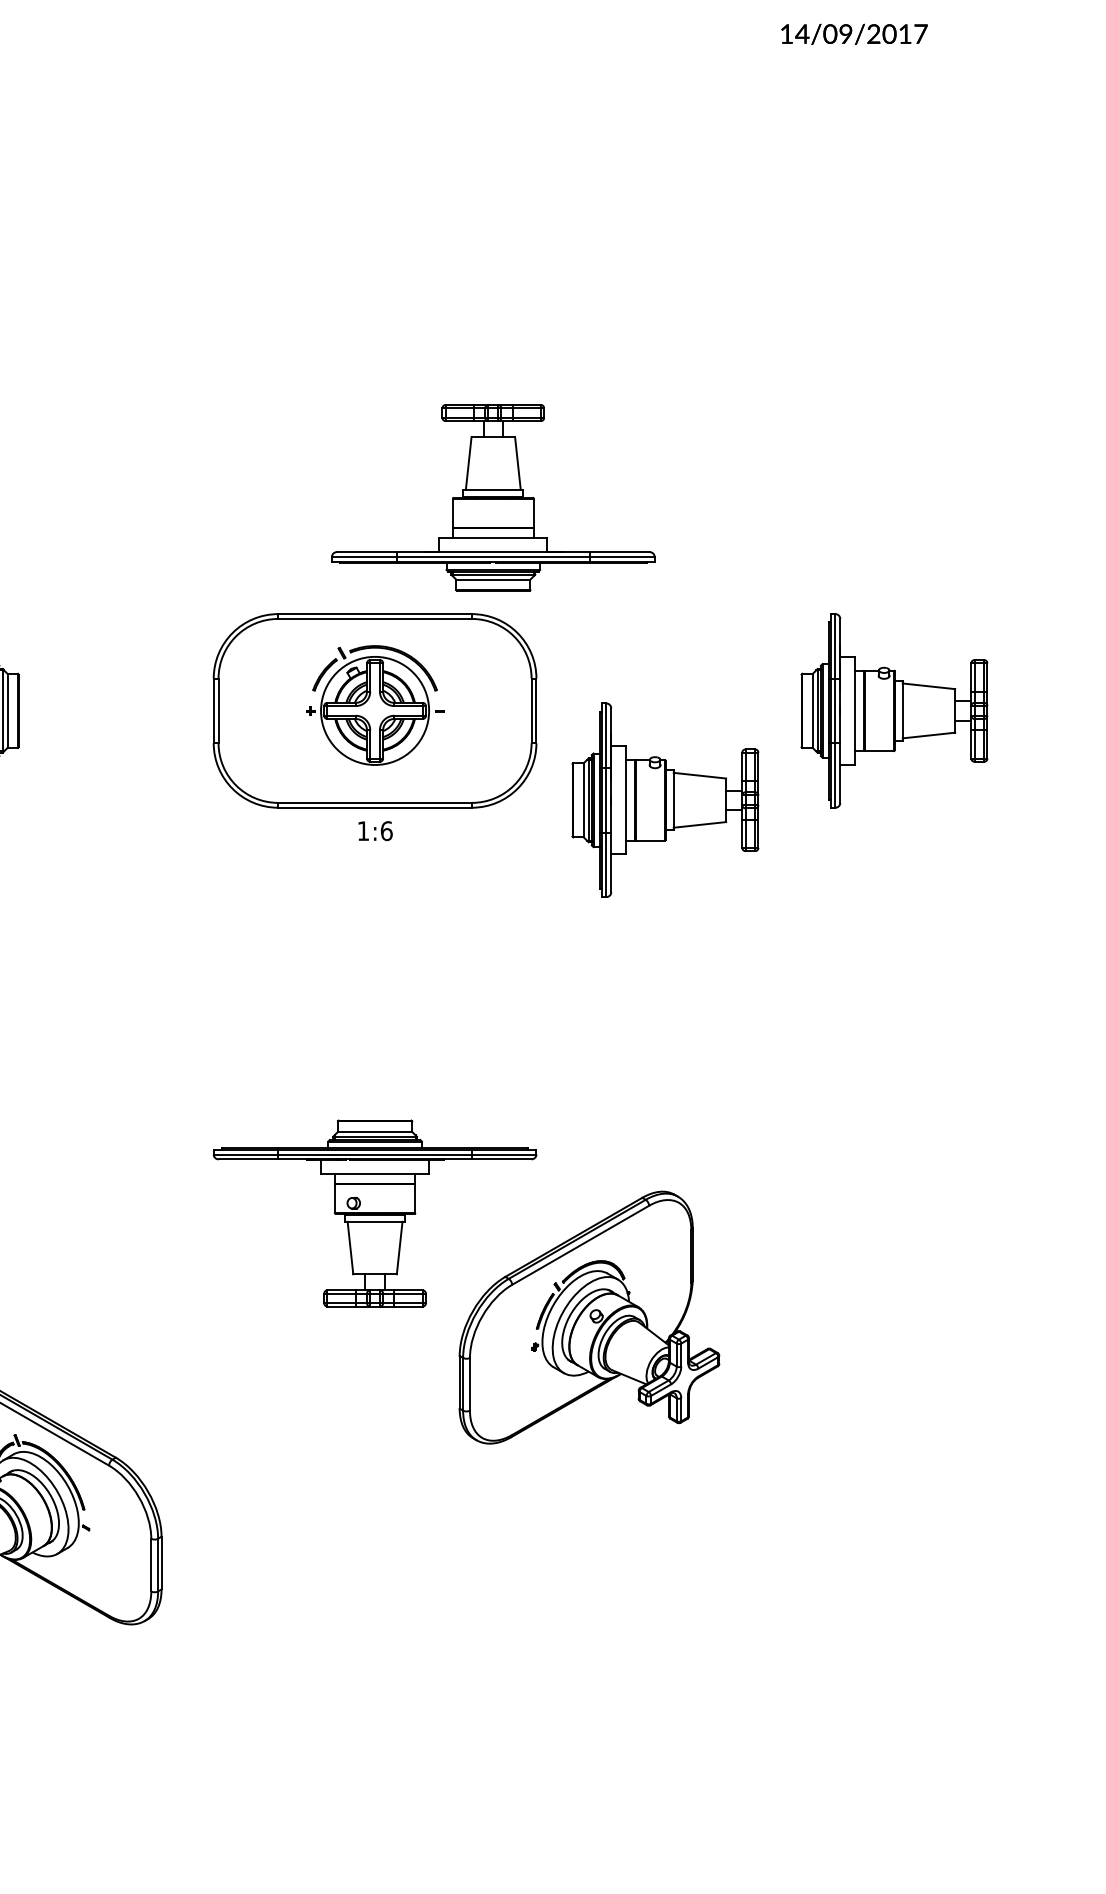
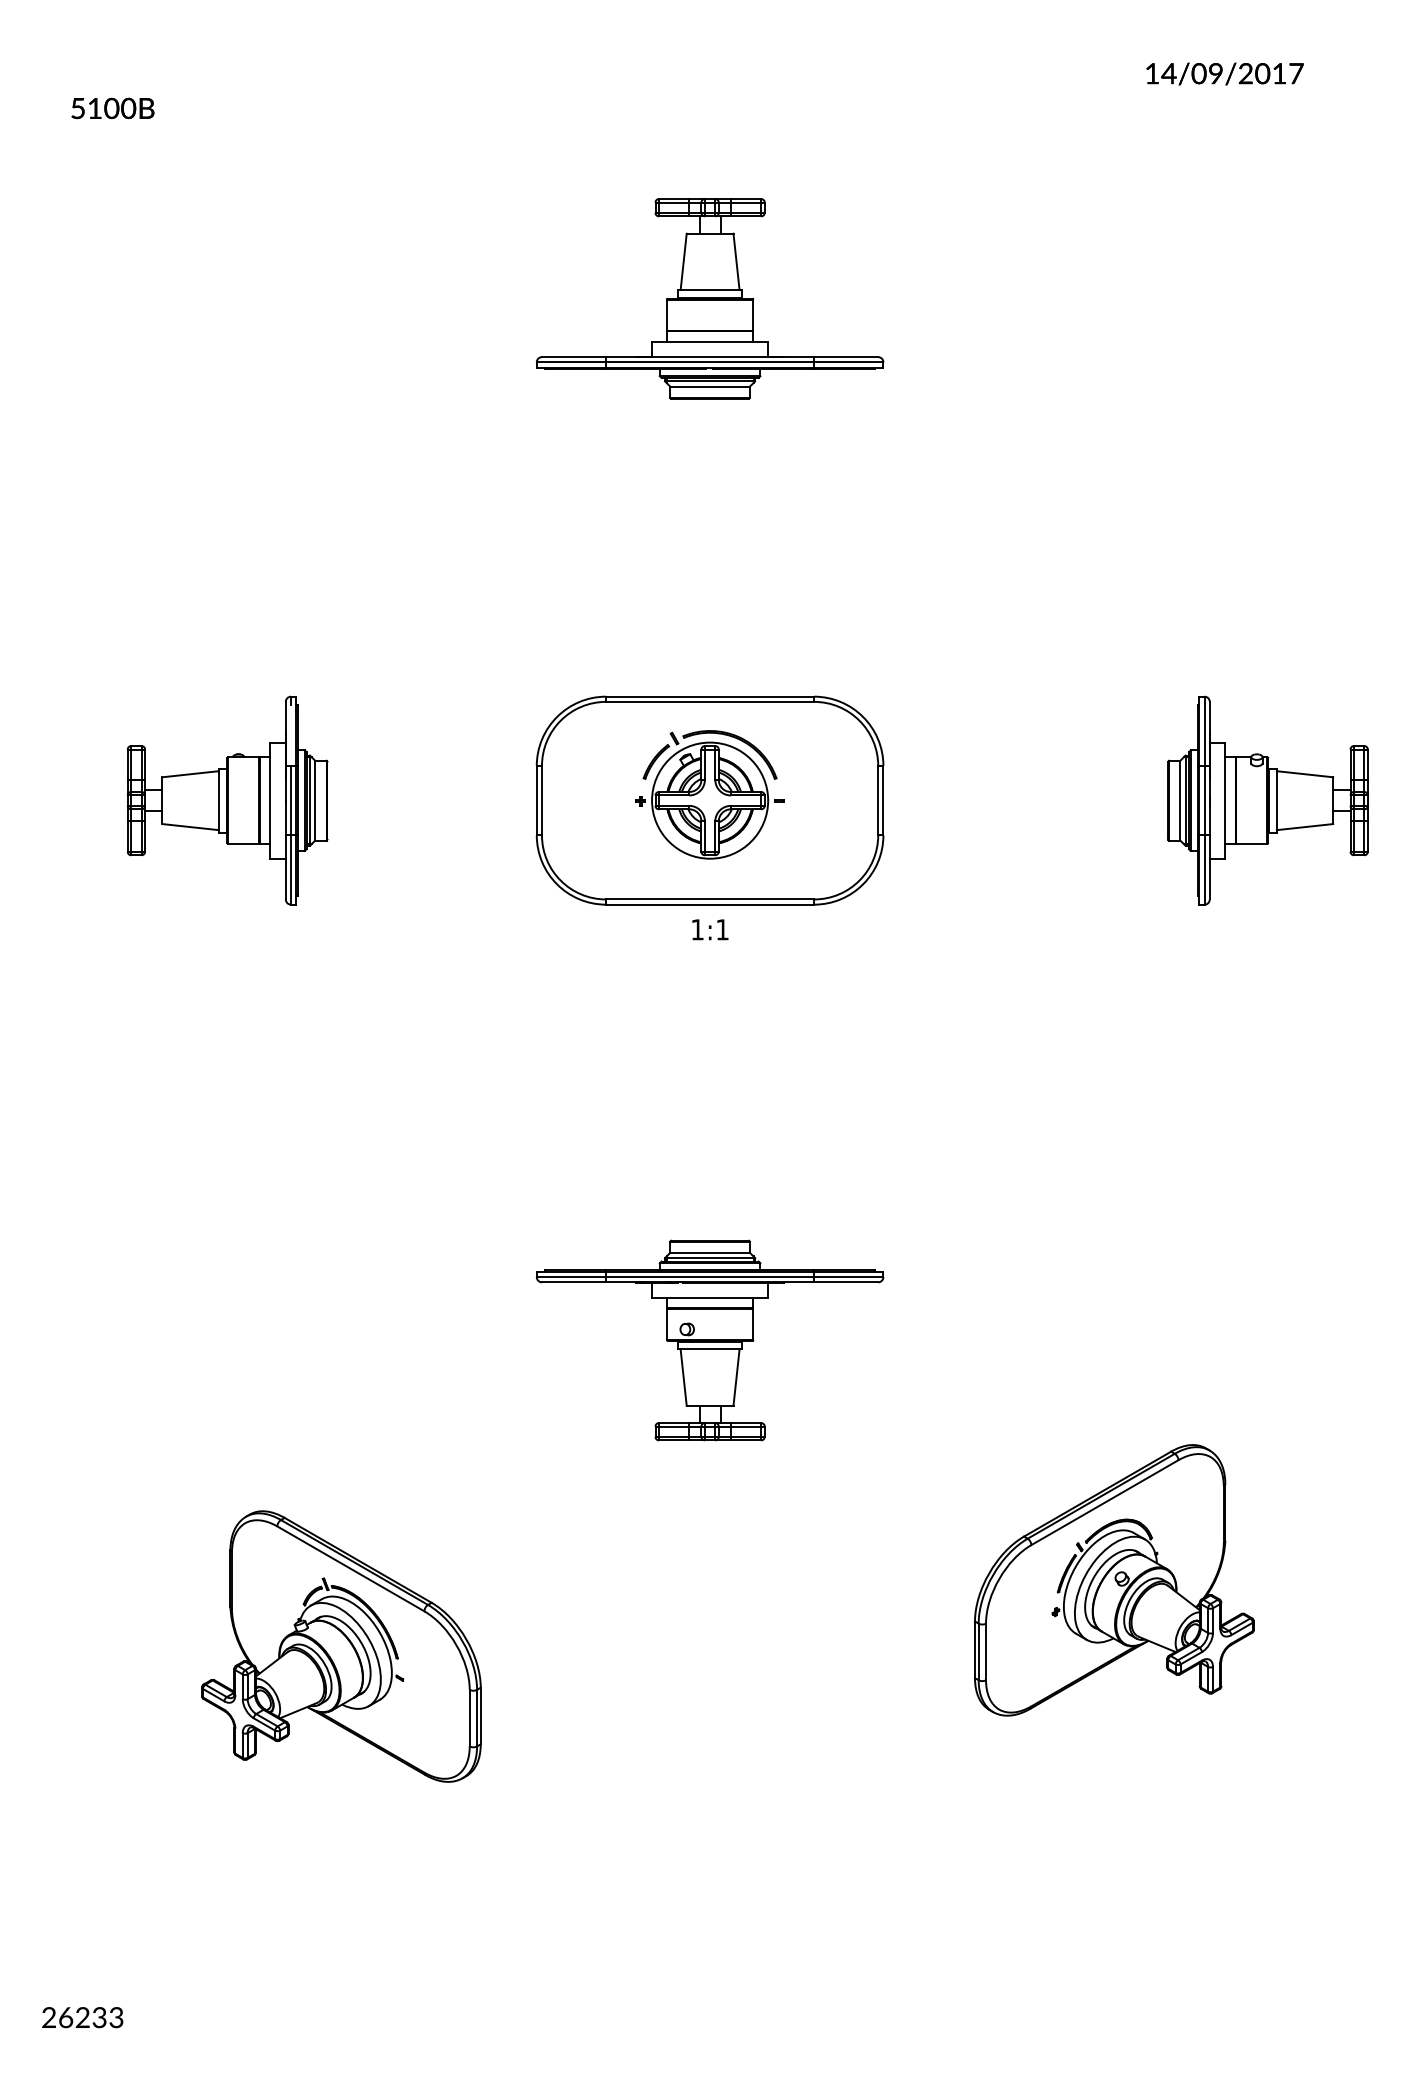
part: (493, 497) -> (710, 298), moved
part: (664, 800) -> (1021, 896), removed
text: (386, 830) -> (722, 929), 1:6 -> 1:1
part: (589, 1317) -> (1114, 1580), moved

